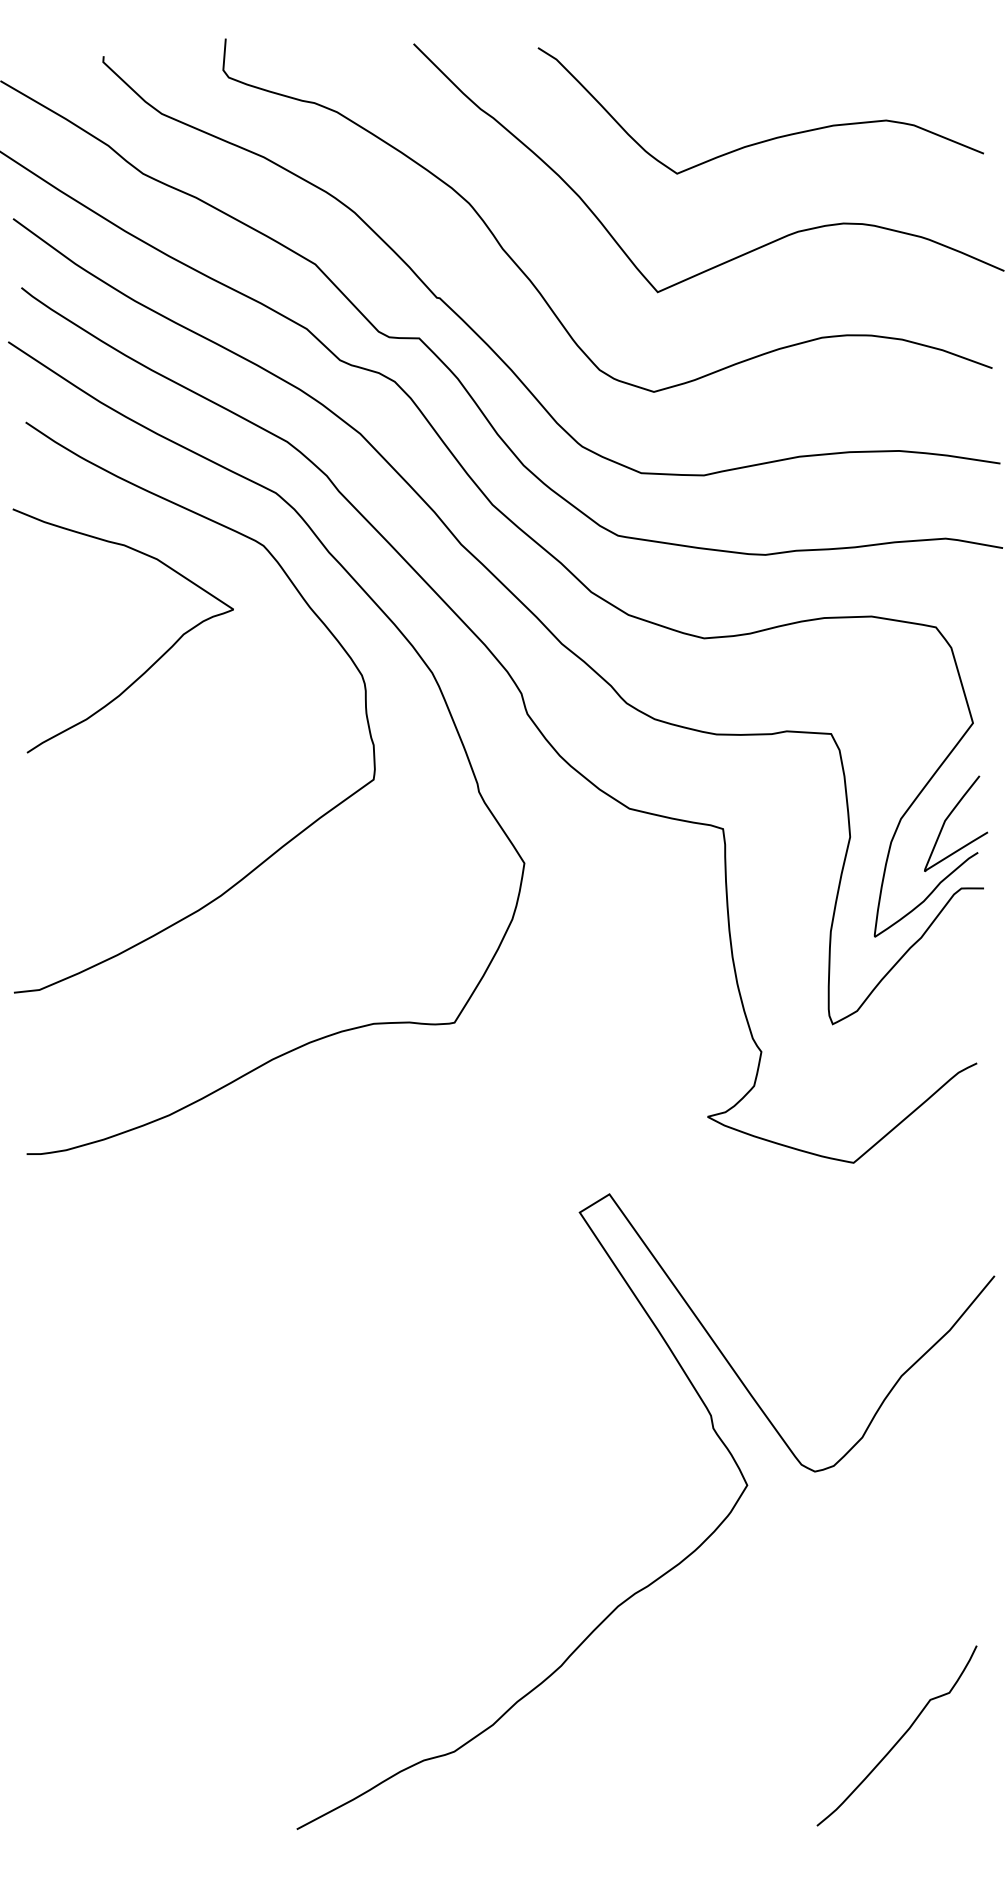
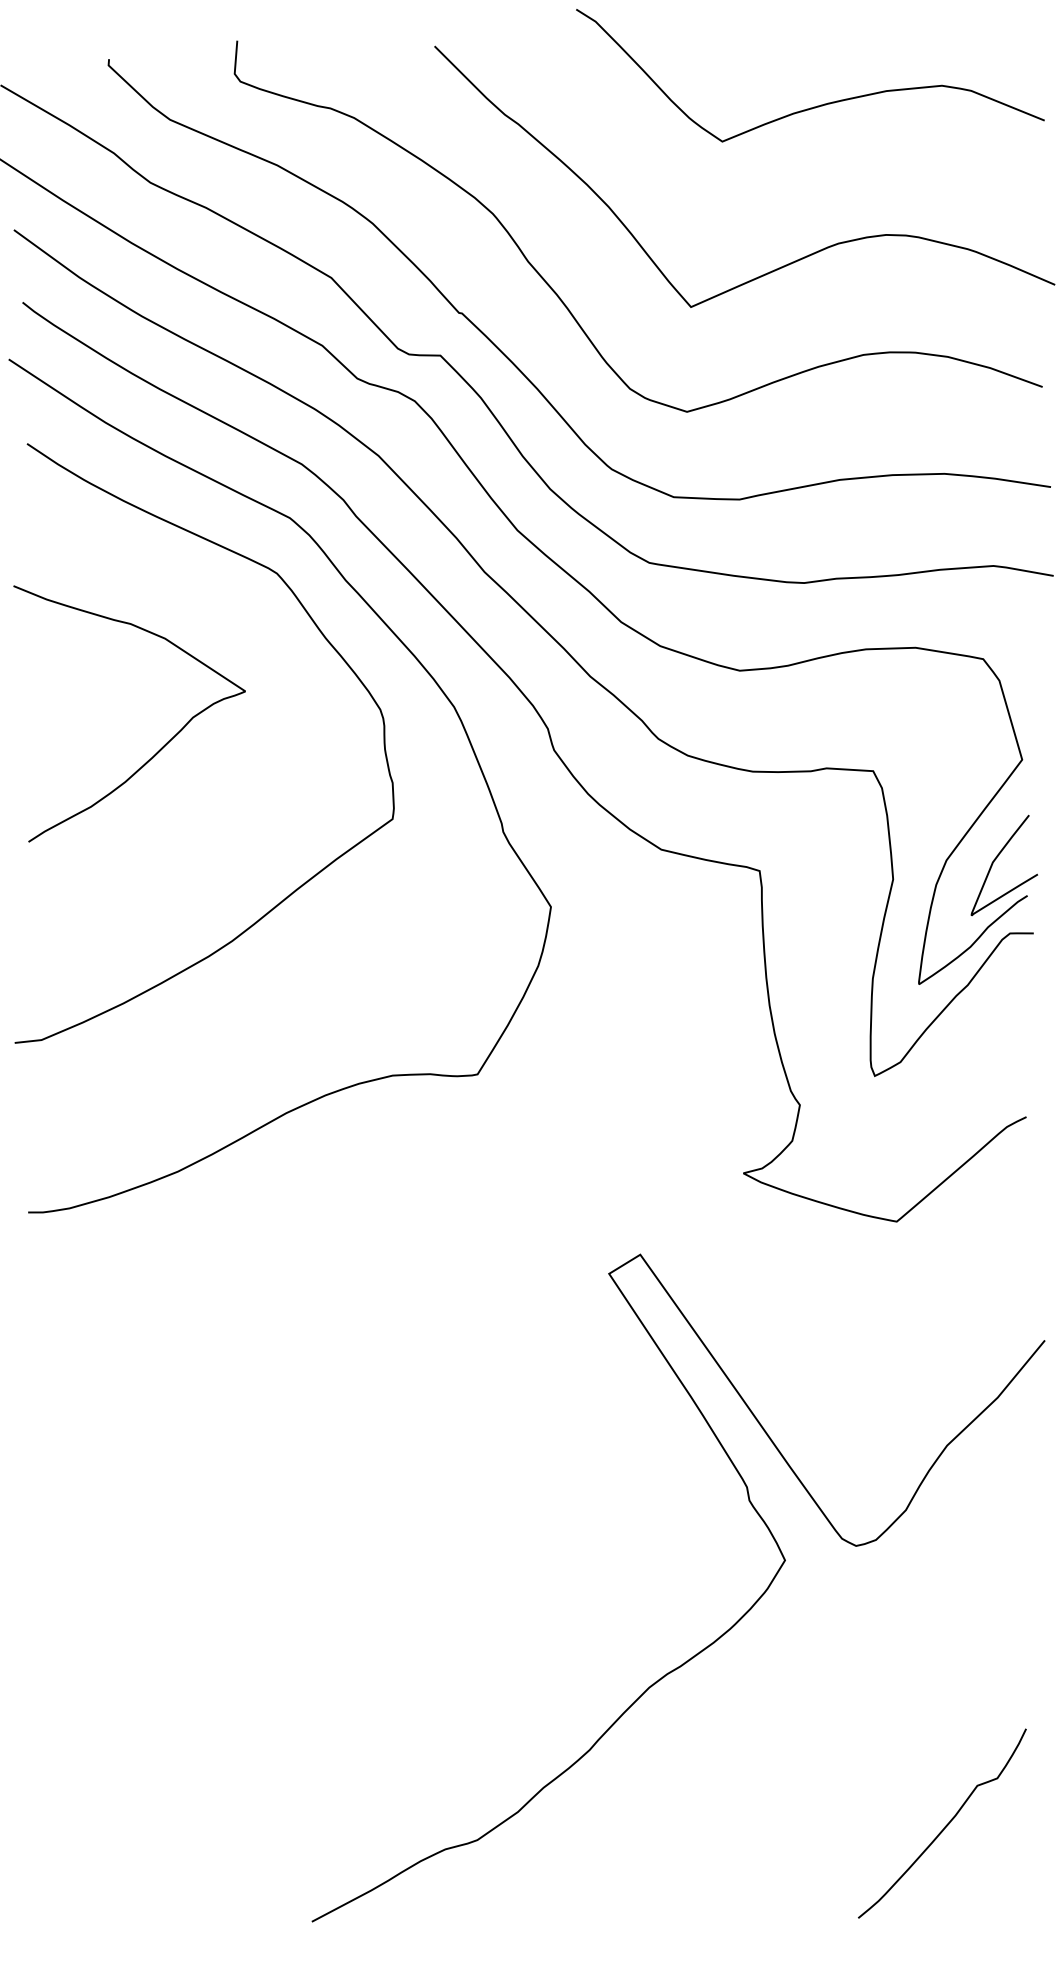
curve: (767, 139) -> (817, 105), moved
curve: (154, 661) -> (162, 746), moved

